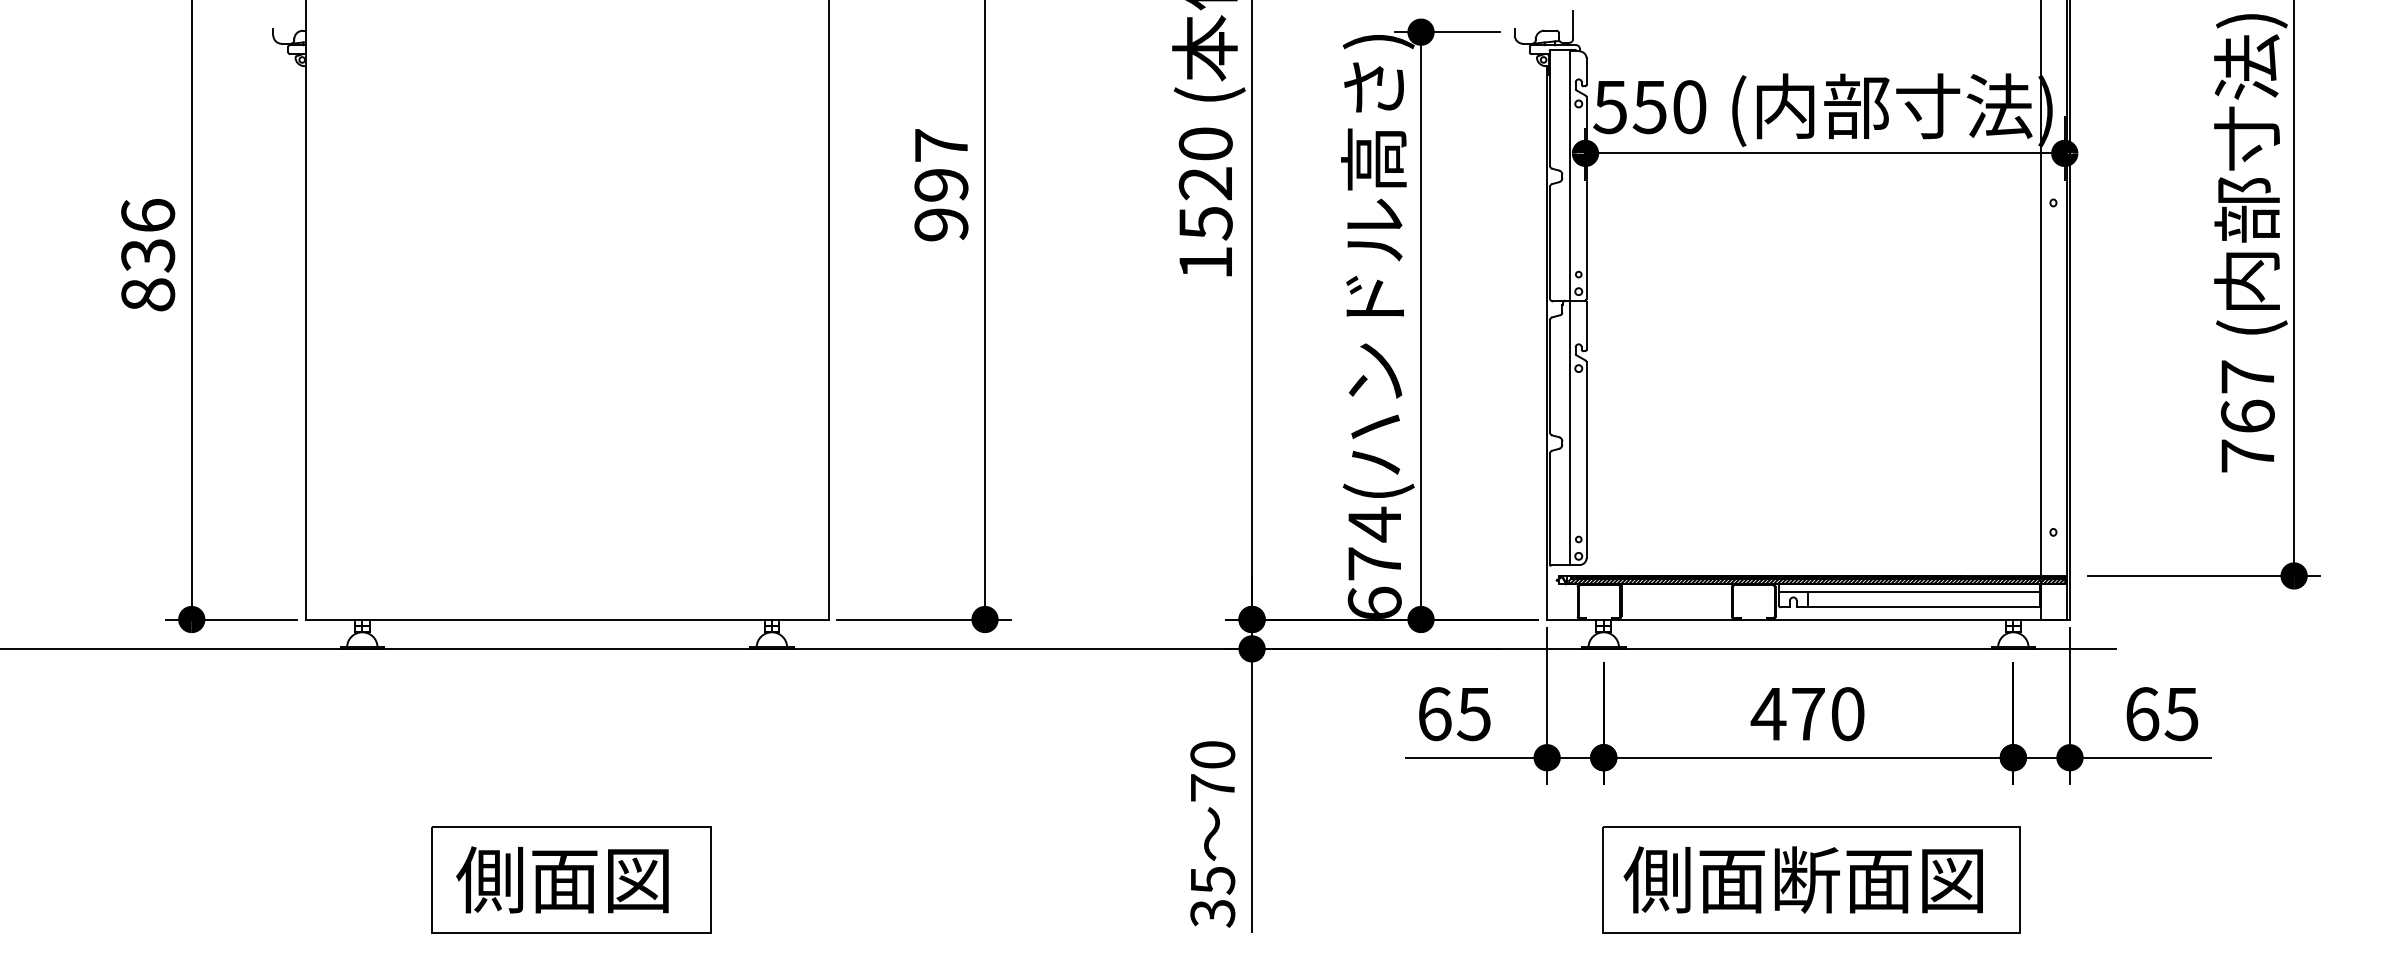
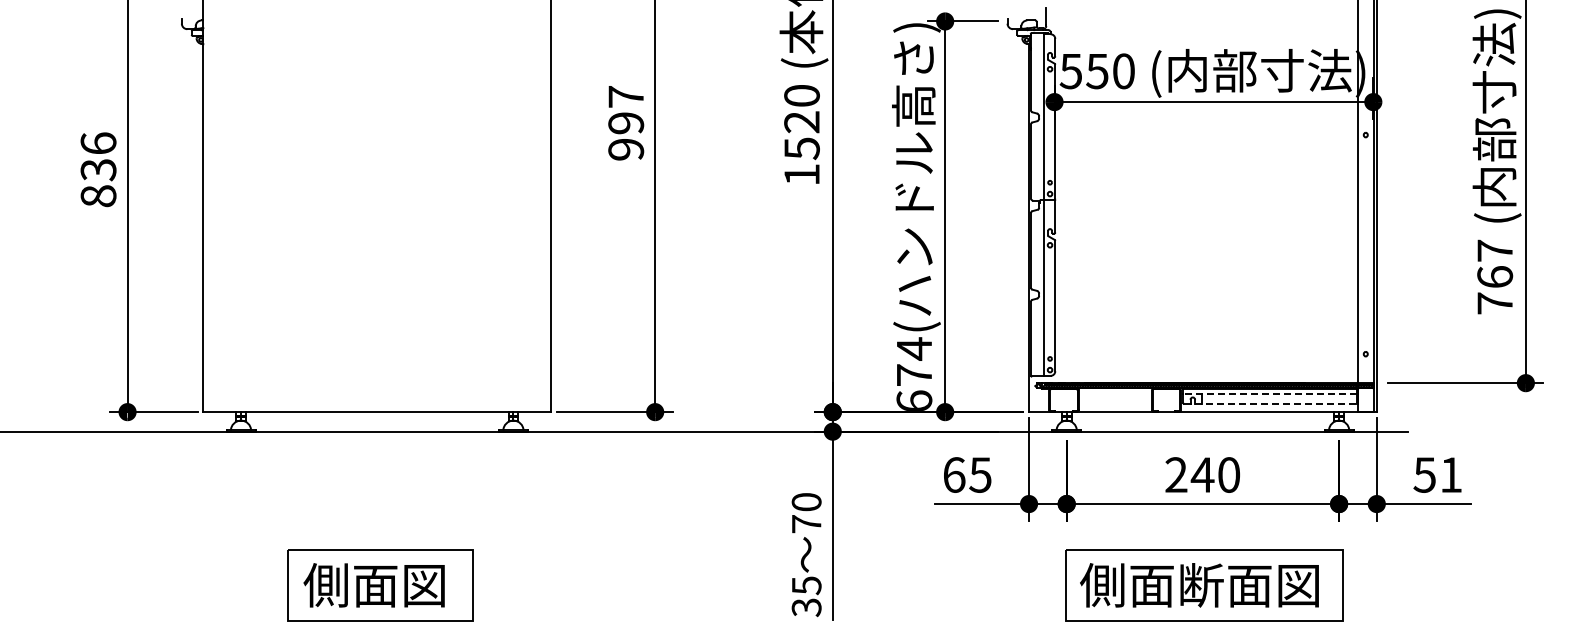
line: (1908, 591) -> (1269, 393), solid -> dashed
line: (1919, 608) -> (1276, 404), solid -> dashed
text: (1788, 713) -> (1189, 474), 470 -> 240
text: (2161, 713) -> (1437, 474), 65 -> 51

